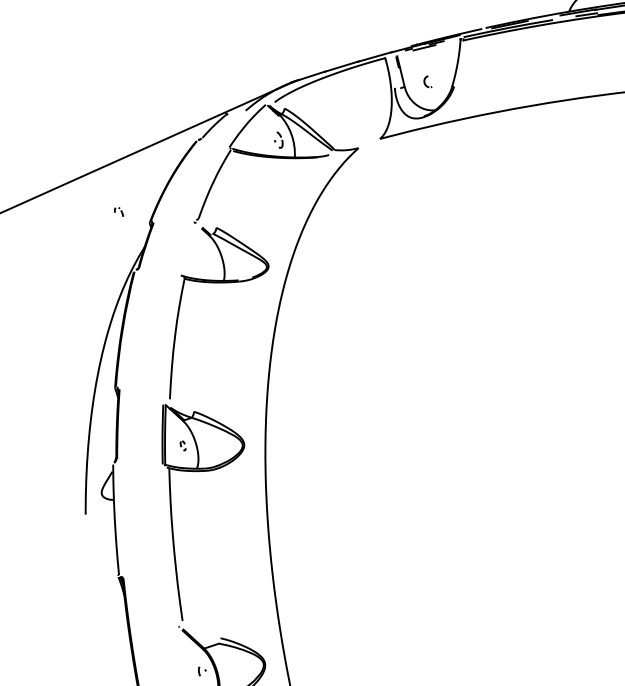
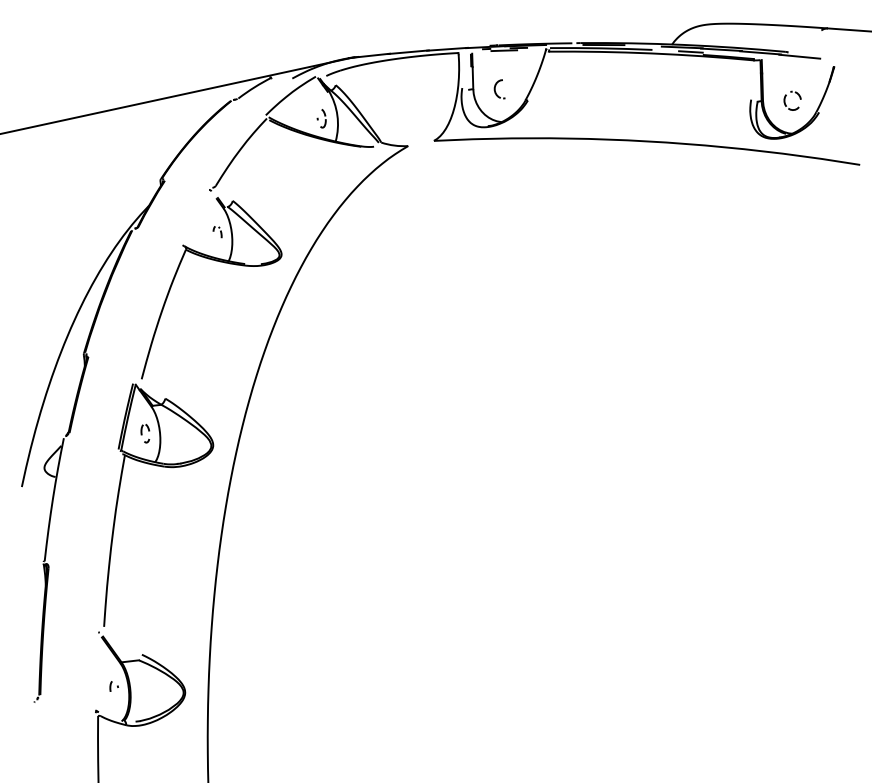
part: (427, 82) -> (499, 89), size x1.43
part: (118, 212) -> (217, 232), moved
part: (183, 445) -> (145, 433), size x1.67

